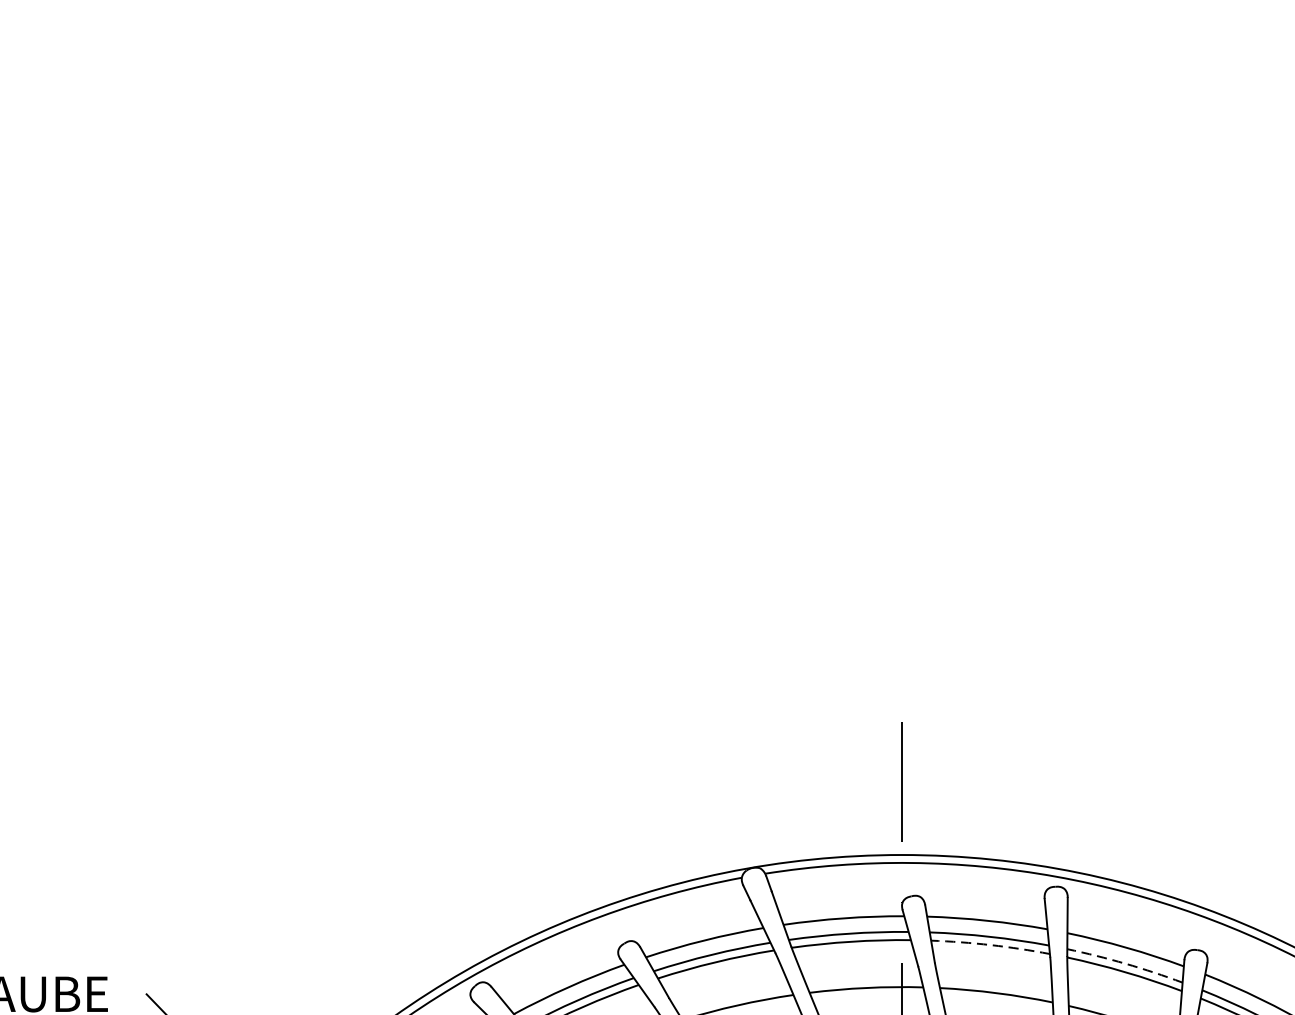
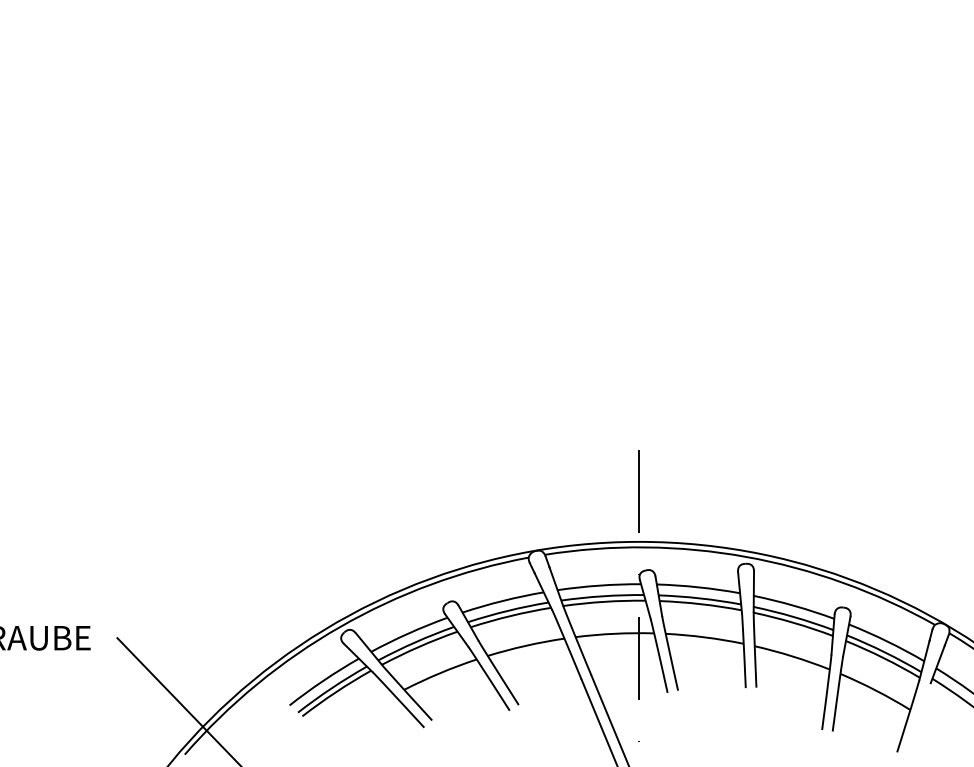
arc: (990, 945) -> (700, 604), dashed -> solid
arc: (1126, 964) -> (794, 617), dashed -> solid

